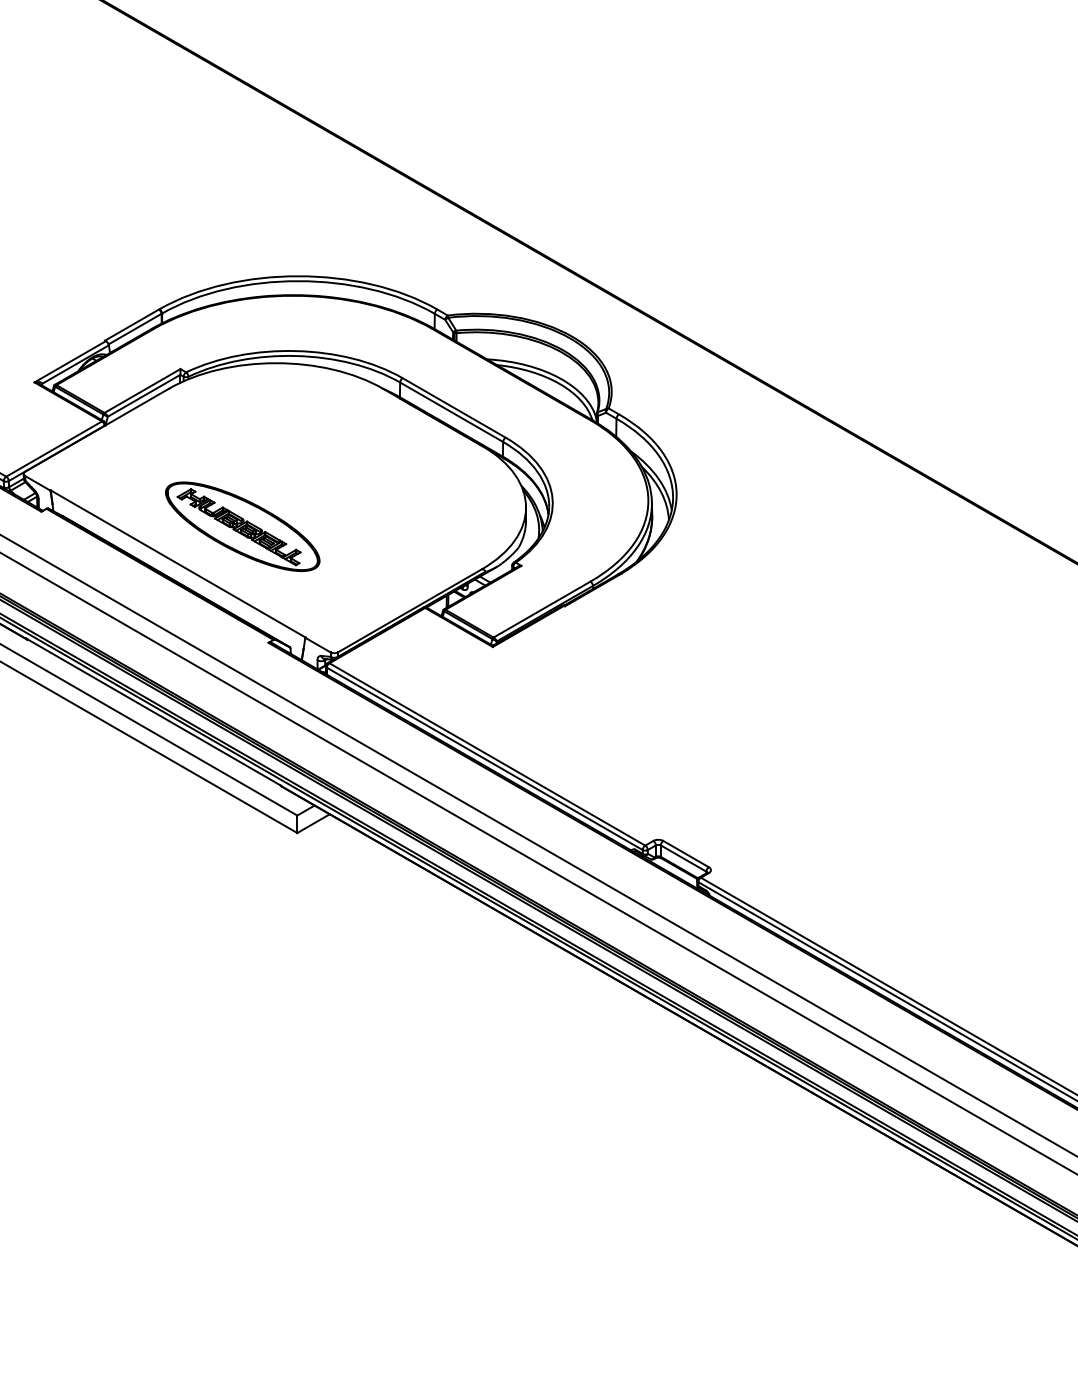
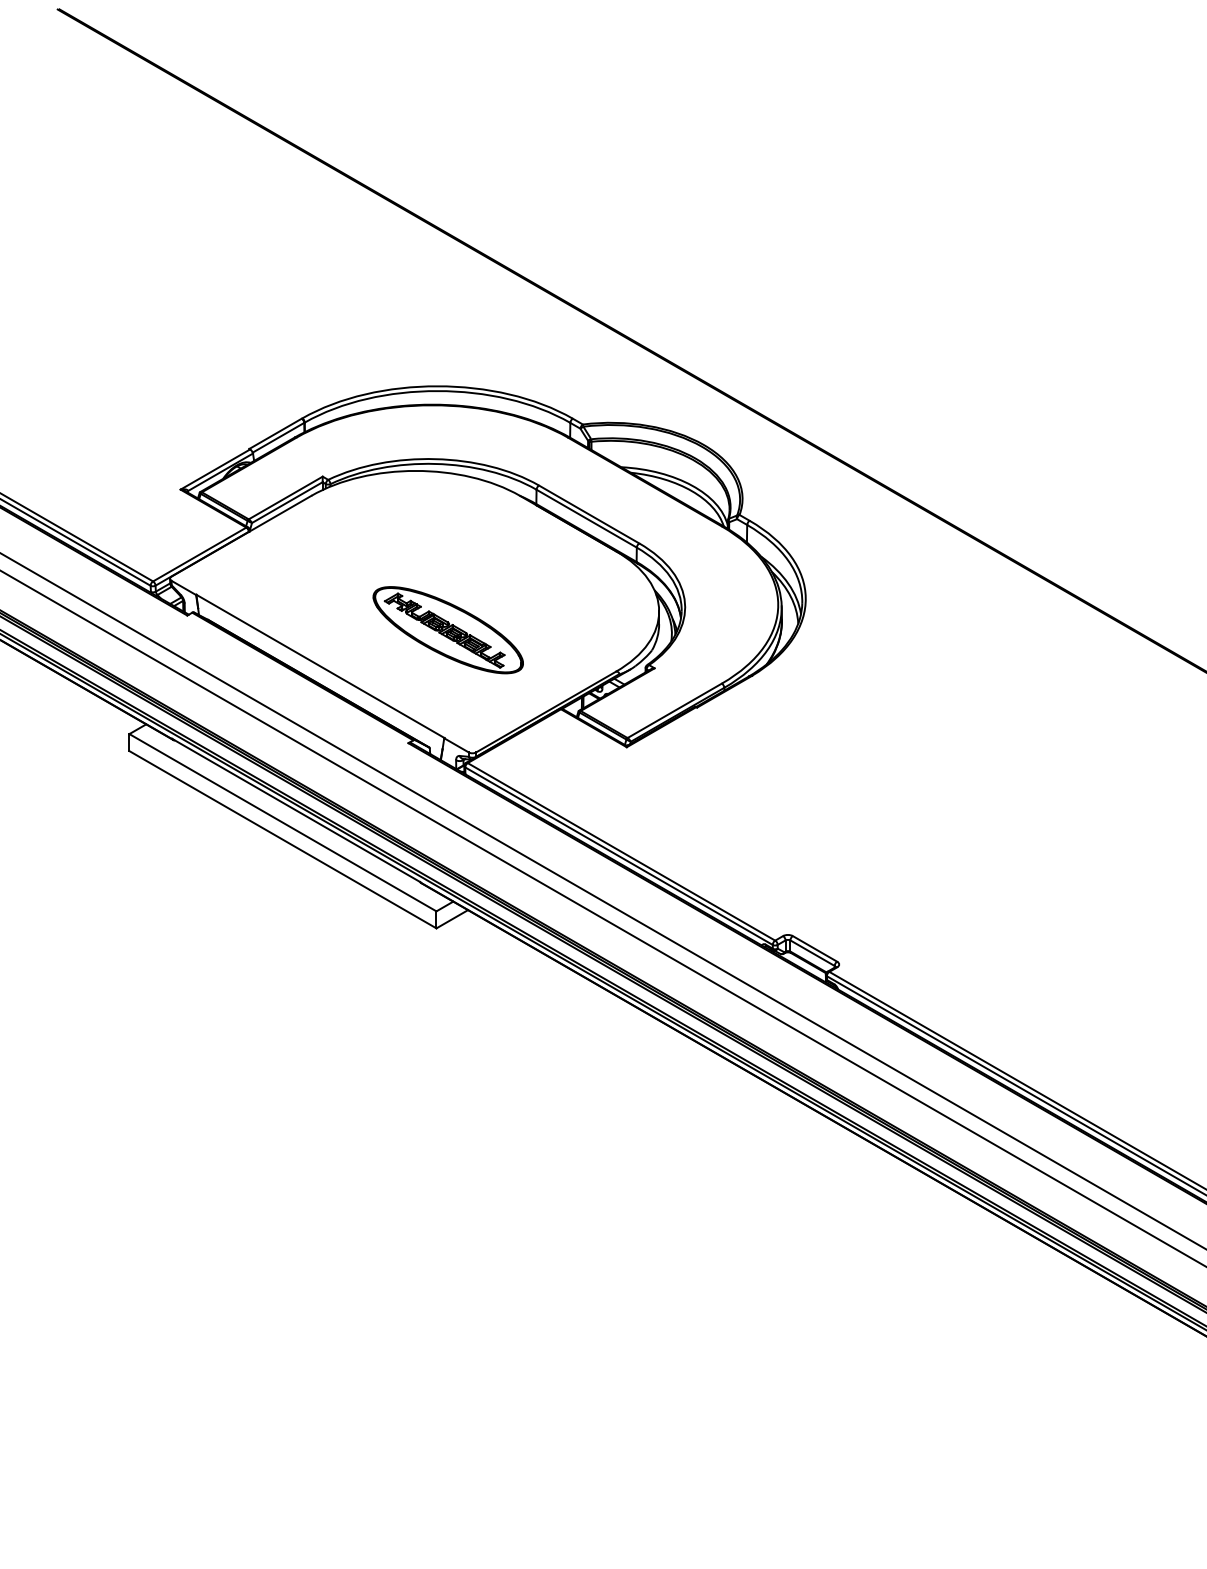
part: (241, 527) -> (447, 630), moved

